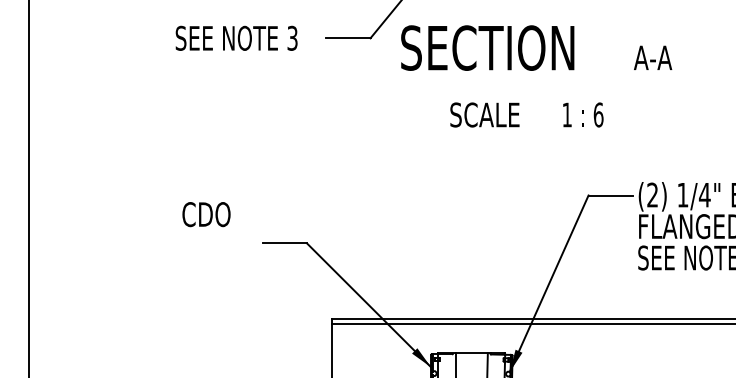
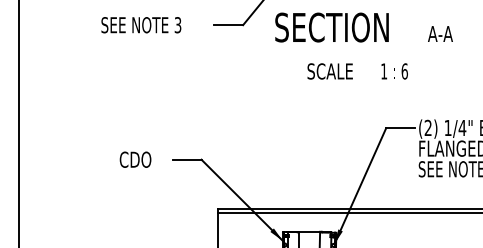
text: (236, 38) -> (141, 25), moved
text: (535, 75) -> (363, 45), moved
text: (206, 214) -> (135, 159), moved

